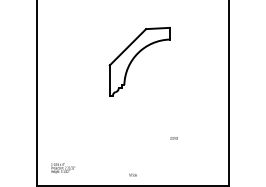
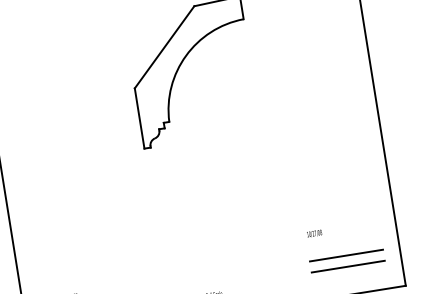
text: (173, 138) -> (313, 234), moved
line: (201, 165) -> (345, 255), added
line: (201, 171) -> (346, 266), added

